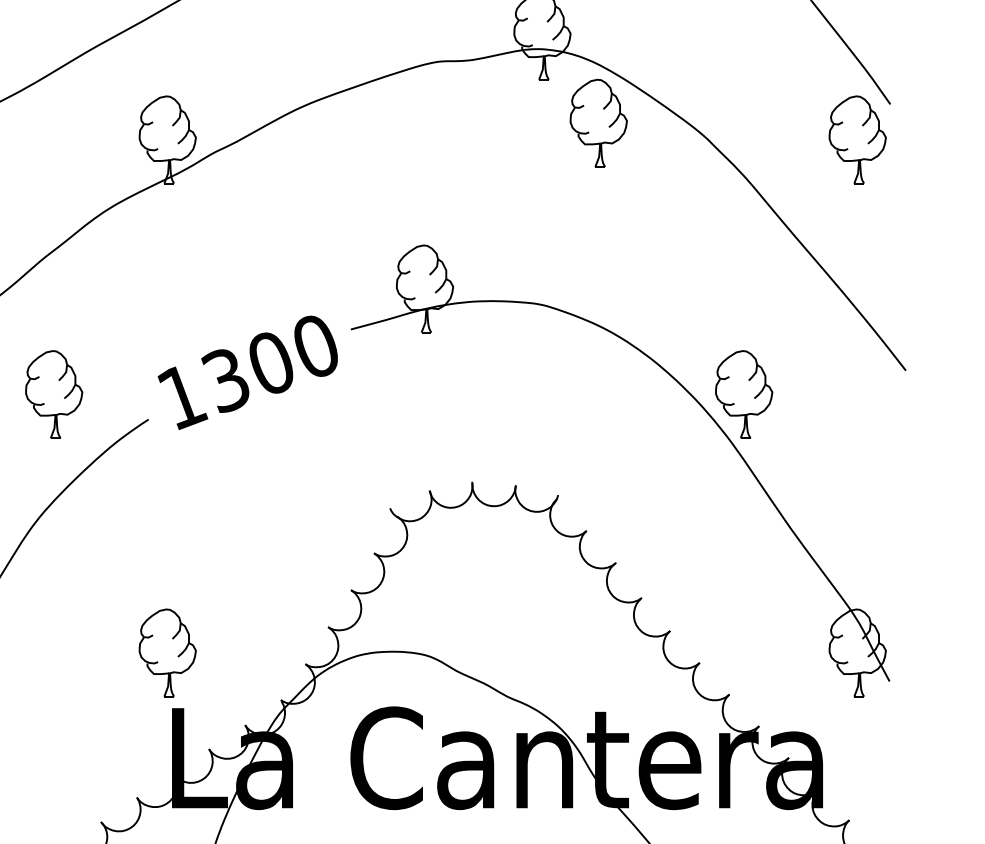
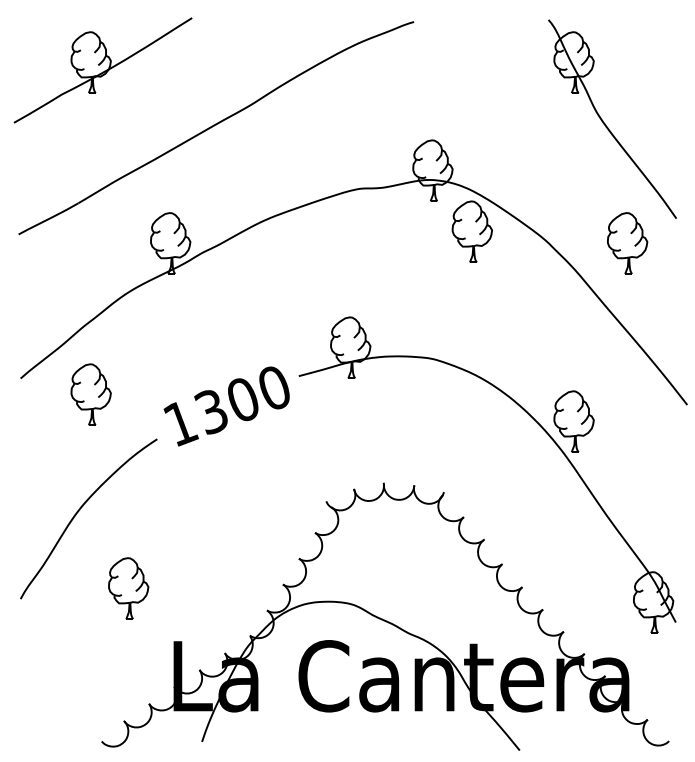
part: (857, 139) -> (627, 243), moved
part: (53, 394) -> (90, 394), moved
part: (167, 652) -> (128, 588), moved

